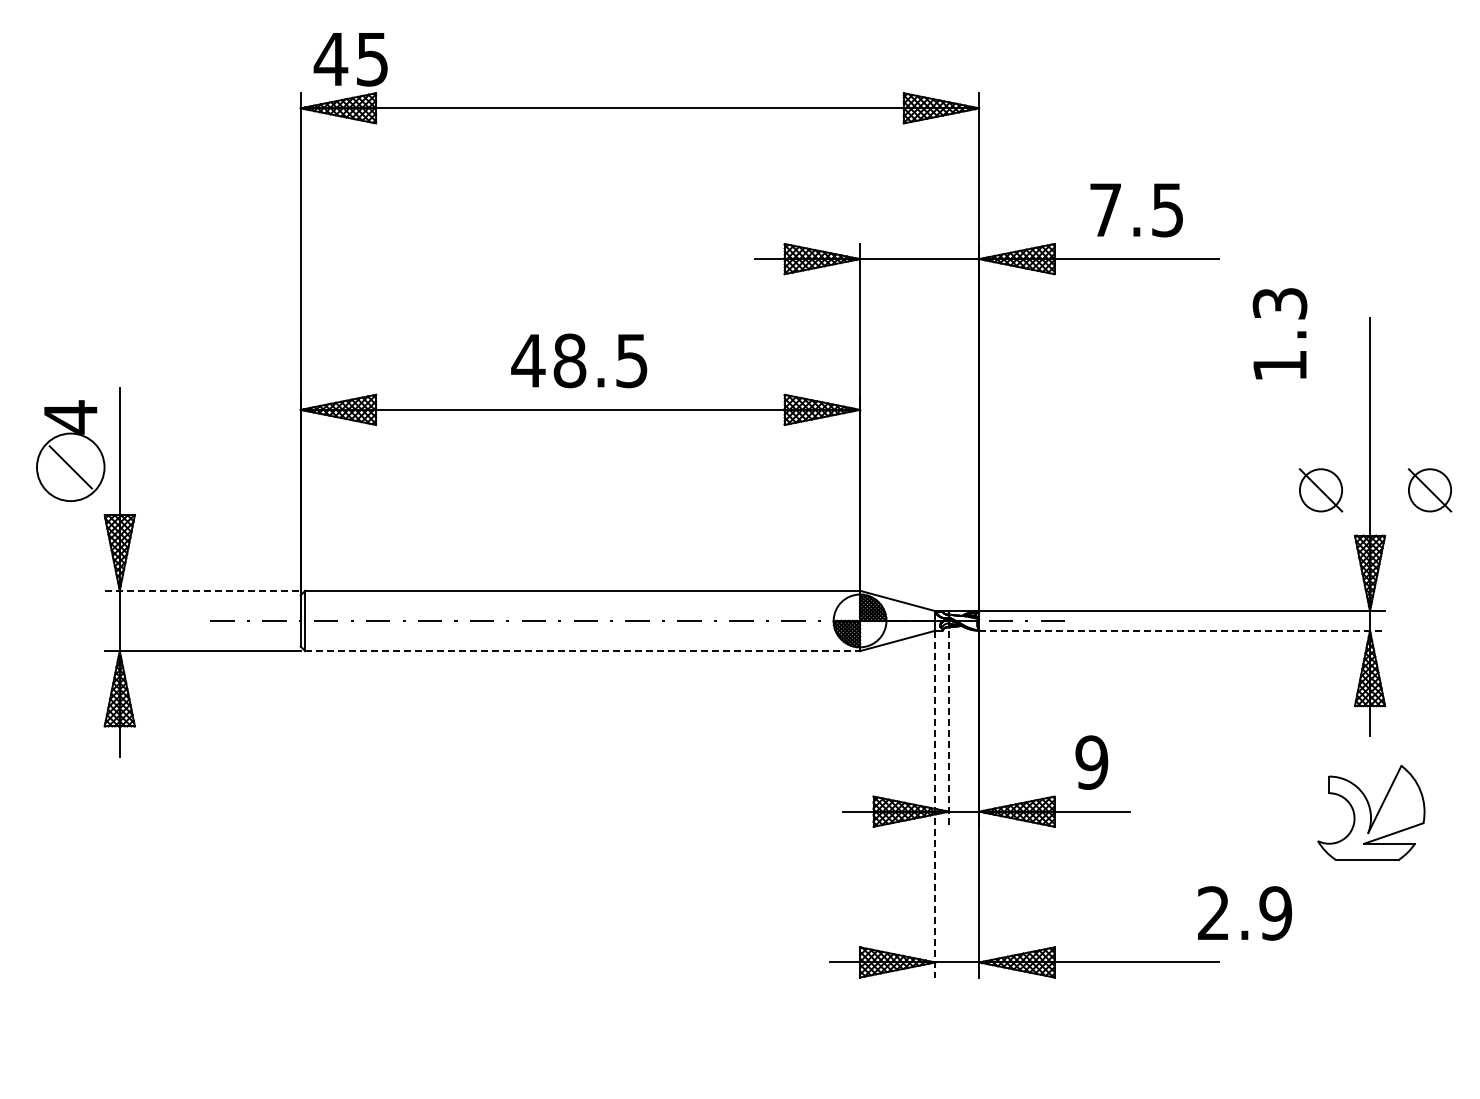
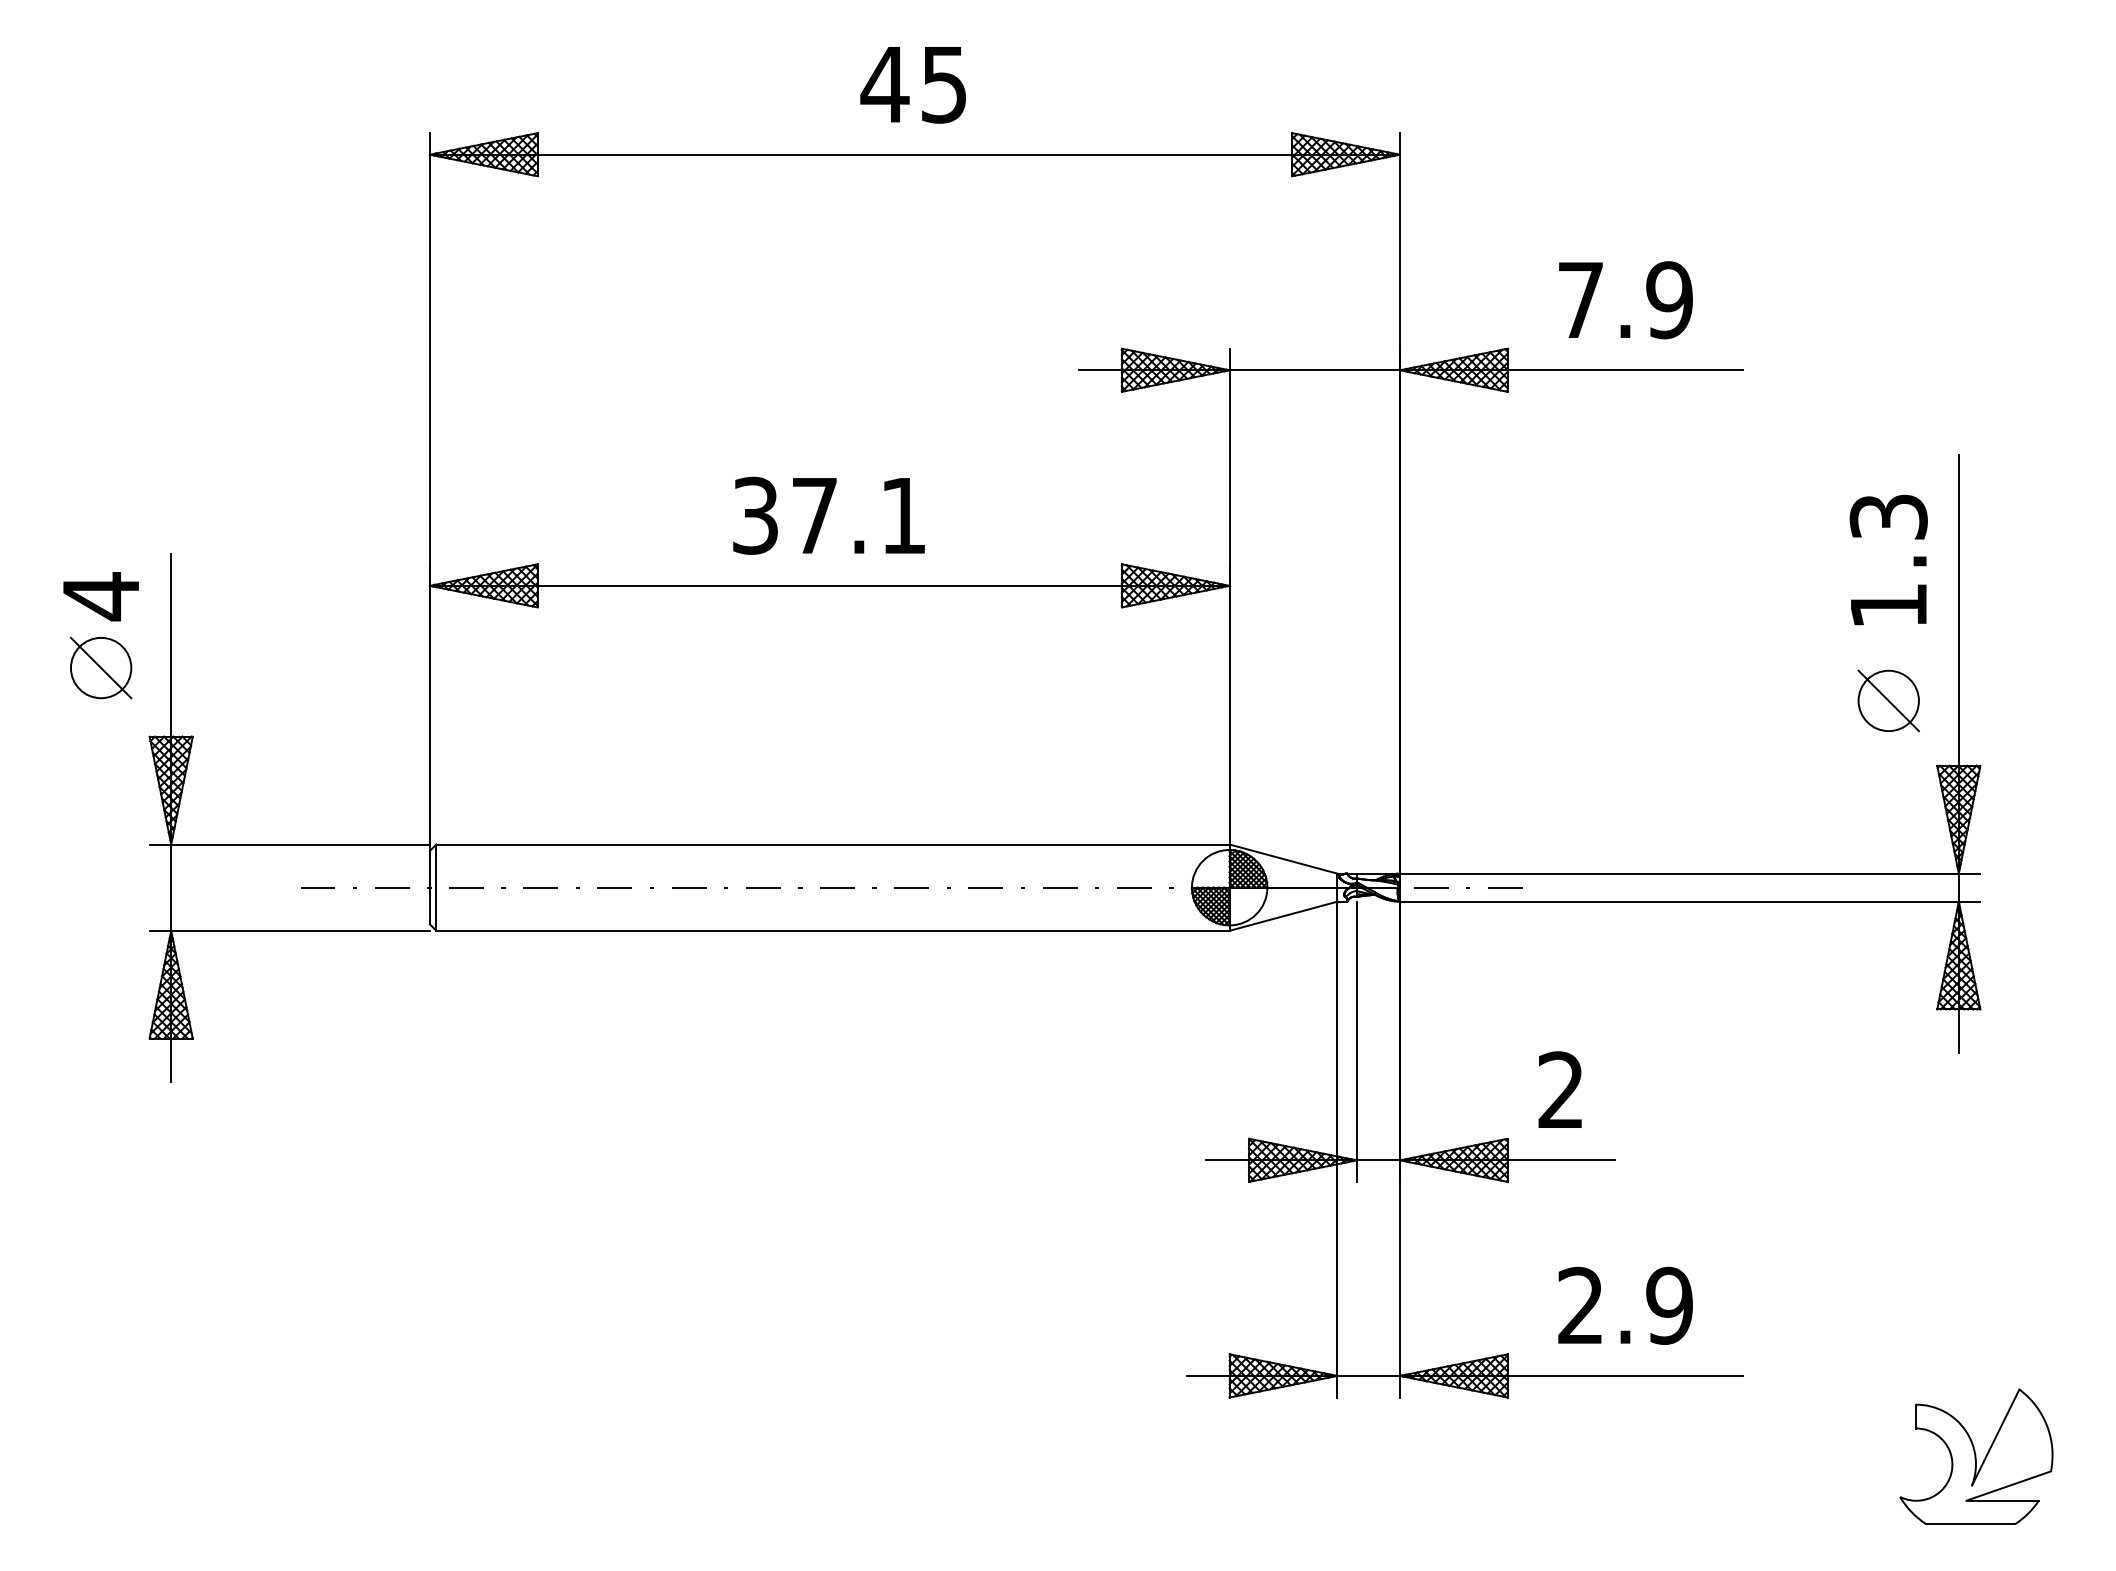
text: (350, 59) -> (912, 84), moved
text: (1167, 209) -> (1669, 299), 7.5 -> 7.9
text: (1279, 333) -> (1887, 559), moved
text: (579, 360) -> (828, 515), 48.5 -> 37.1
circle: (70, 467) -> (100, 668), size x0.62
part: (1429, 490) -> (2043, 701), removed
line: (203, 590) -> (290, 844), dashed -> solid
line: (1182, 630) -> (1690, 901), dashed -> solid
line: (583, 651) -> (834, 931), dashed -> solid
line: (949, 729) -> (1357, 1042), dashed -> solid
text: (1091, 762) -> (1560, 1090), 9 -> 2
line: (935, 804) -> (1337, 1150), dashed -> solid
part: (1371, 812) -> (1976, 1456), moved
text: (1244, 913) -> (1624, 1305), moved

